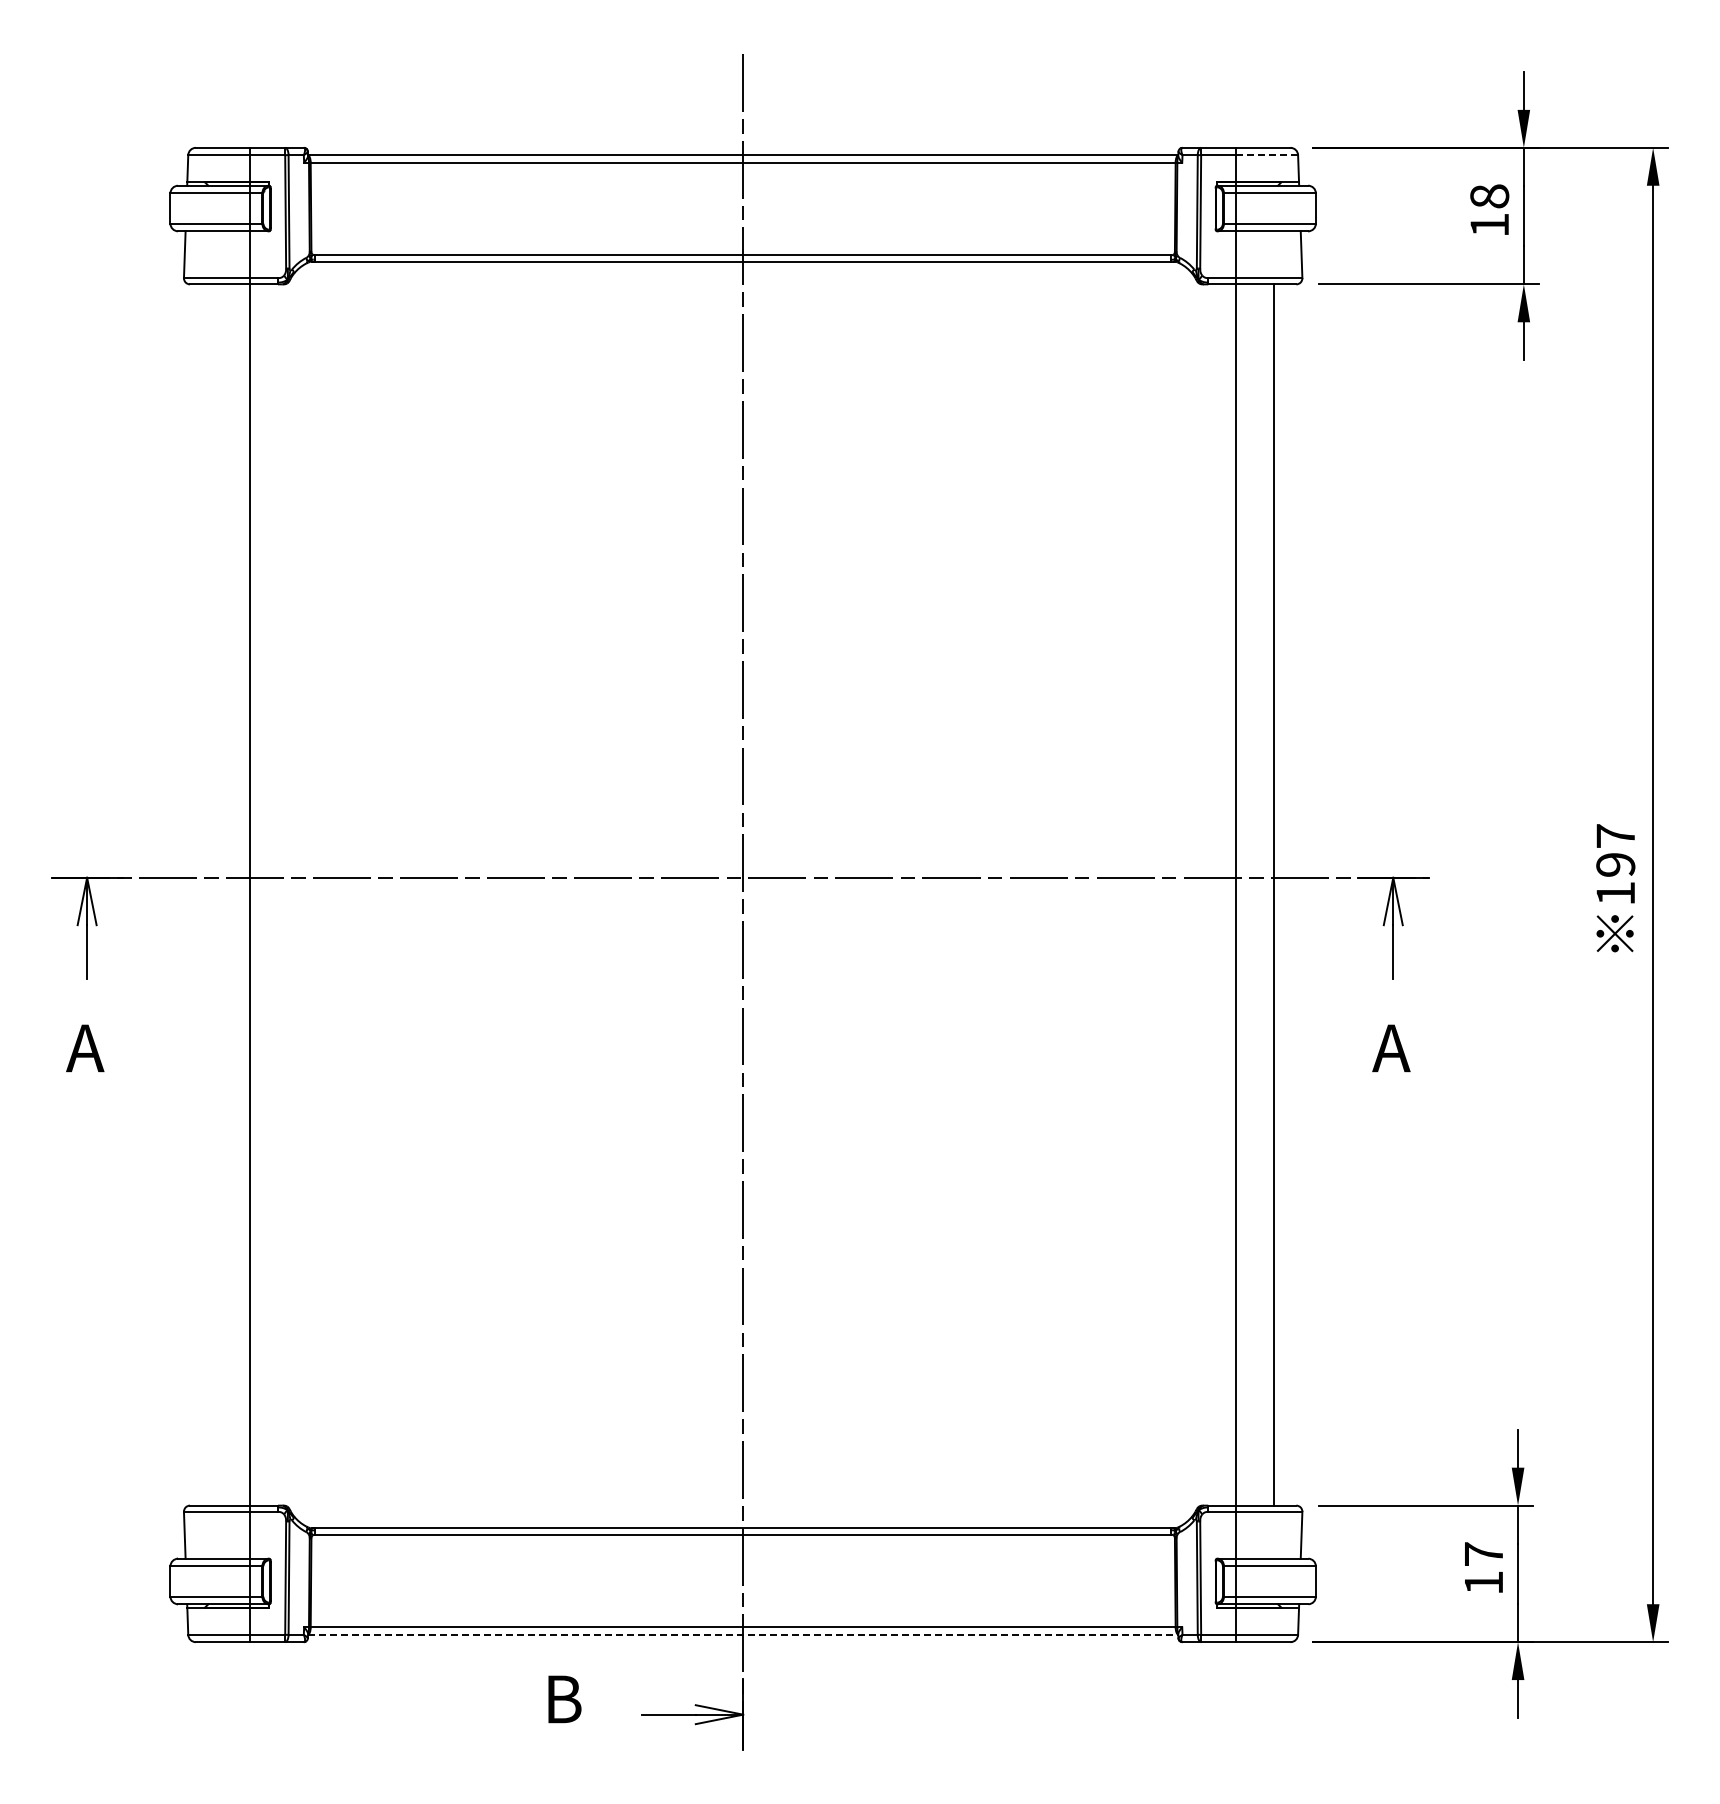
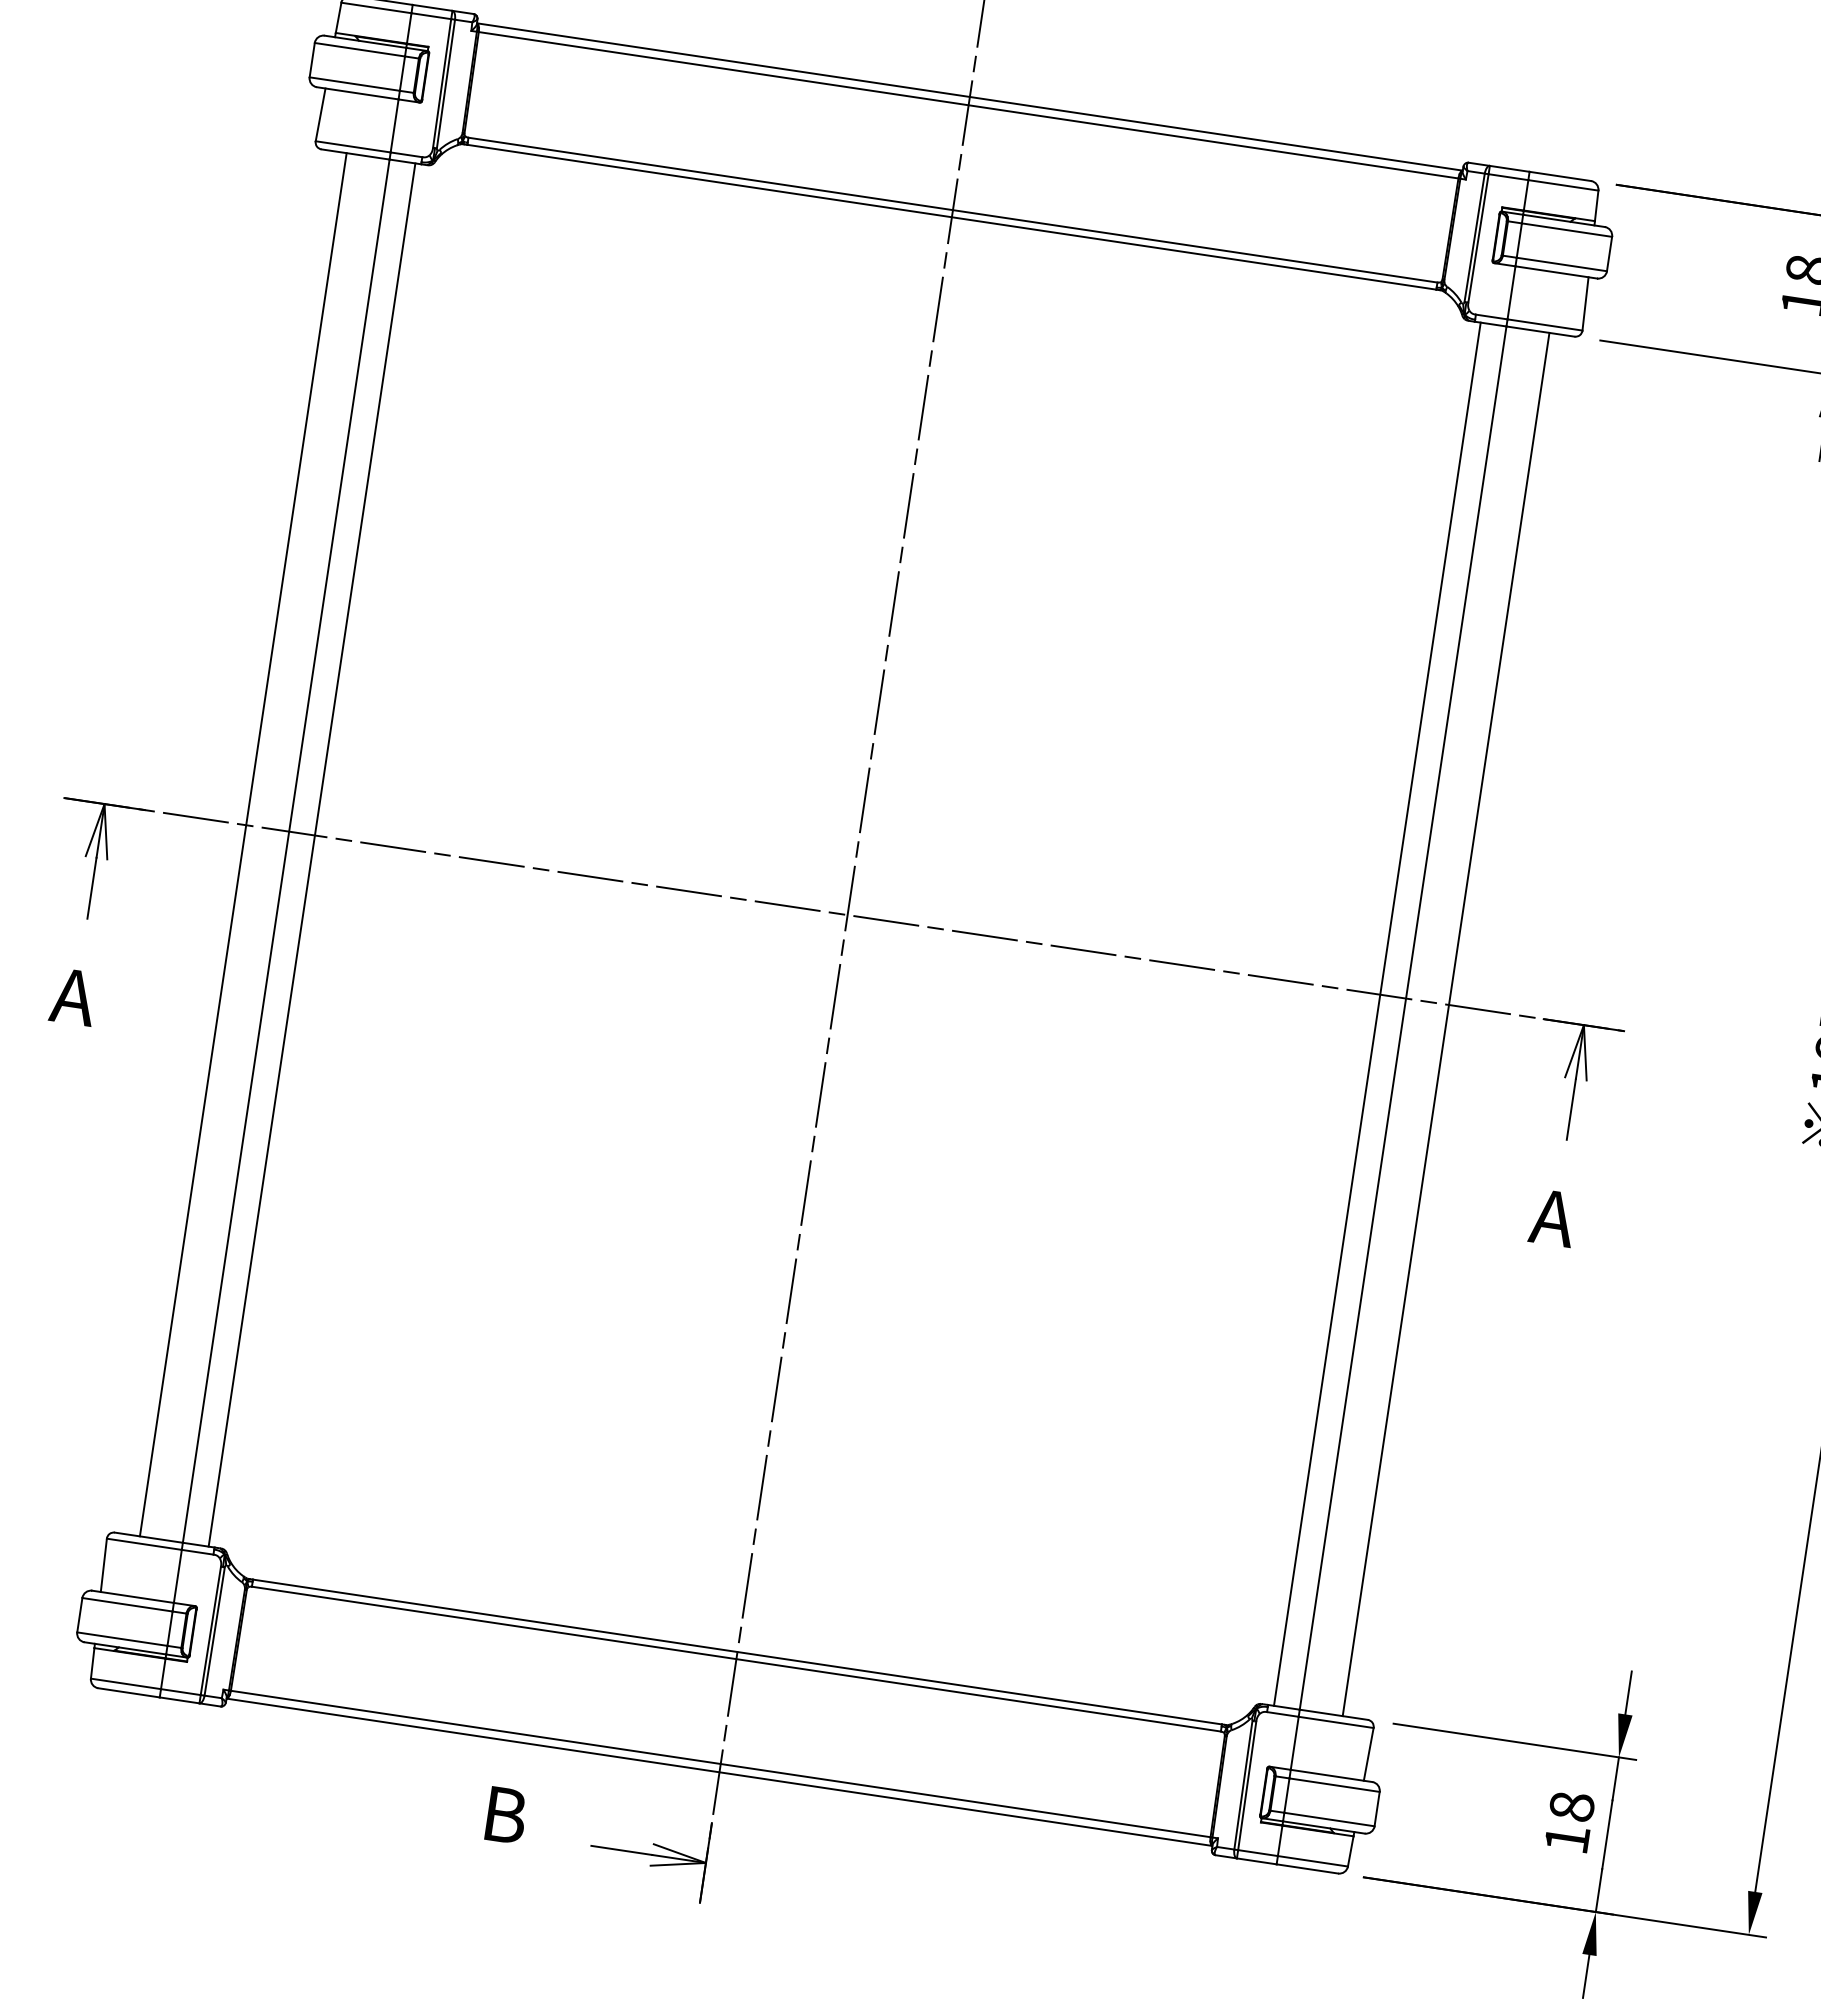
line: (1267, 155) -> (1563, 185), dashed -> solid
line: (212, 894) -> (243, 844), added
line: (272, 894) -> (311, 854), added
line: (1213, 894) -> (1377, 1013), added
text: (1483, 1554) -> (1571, 1806), 17 -> 18
line: (743, 1634) -> (719, 1772), dashed -> solid

